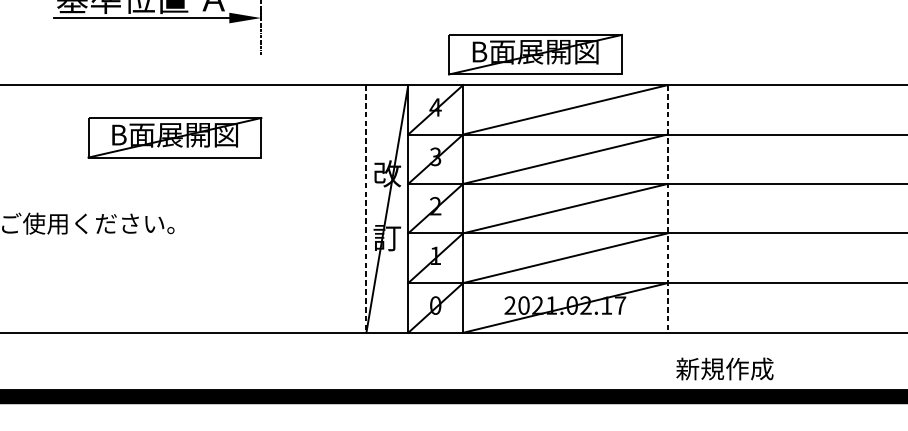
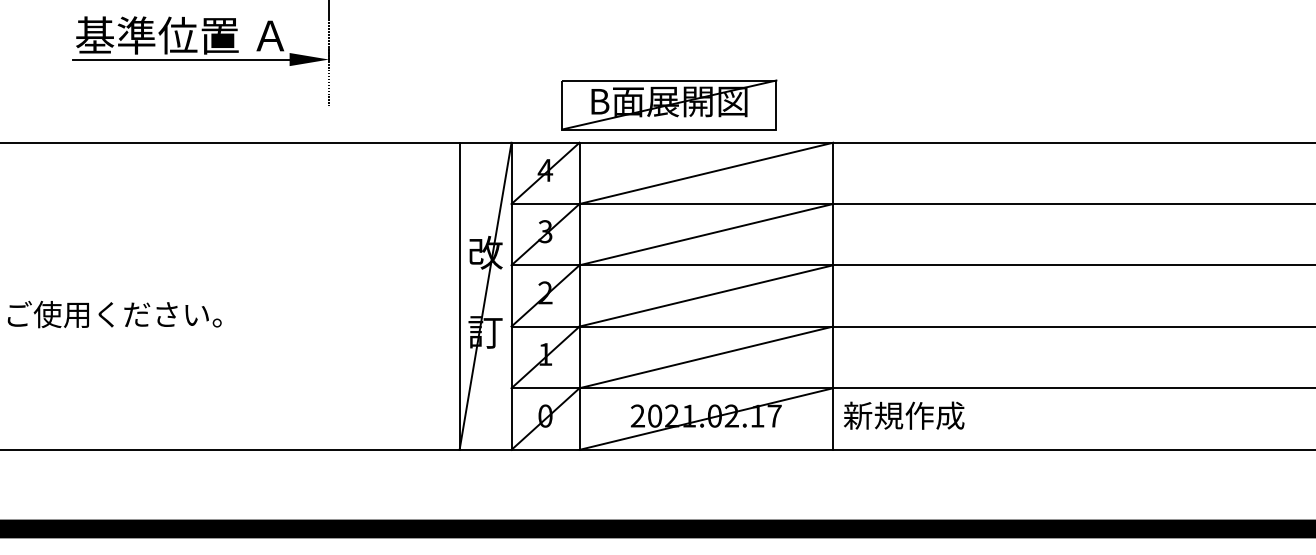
part: (175, 137) -> (222, 207), removed
line: (366, 209) -> (459, 296), dashed -> solid
line: (667, 209) -> (833, 296), dashed -> solid
text: (725, 368) -> (904, 415), moved

